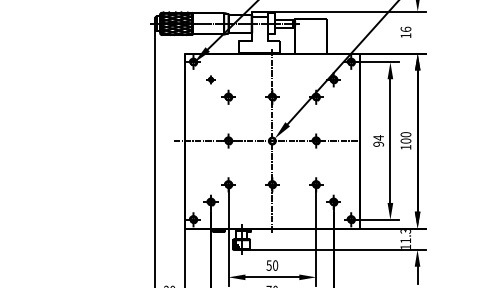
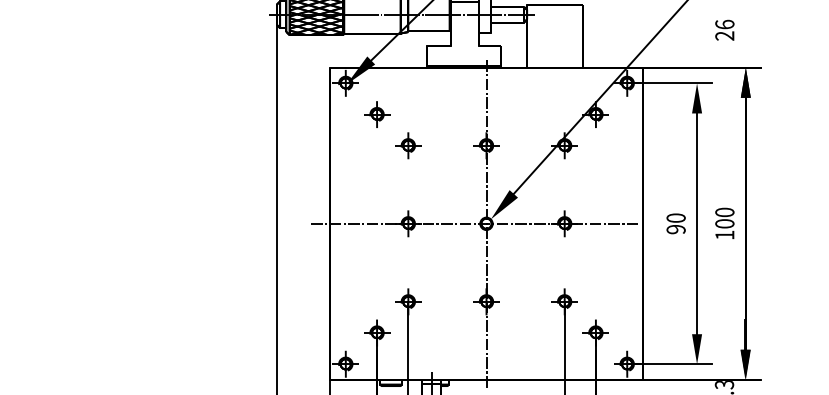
text: (405, 35) -> (724, 35), 16 -> 26
part: (210, 79) -> (376, 113), size x1.67
text: (378, 137) -> (675, 217), 94 -> 90

